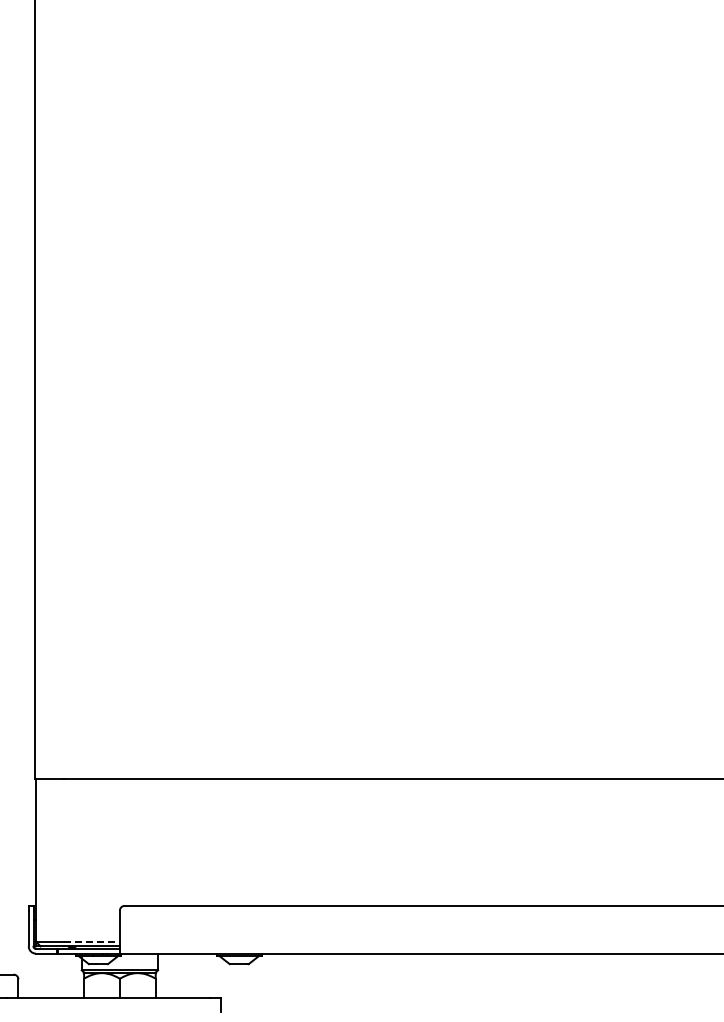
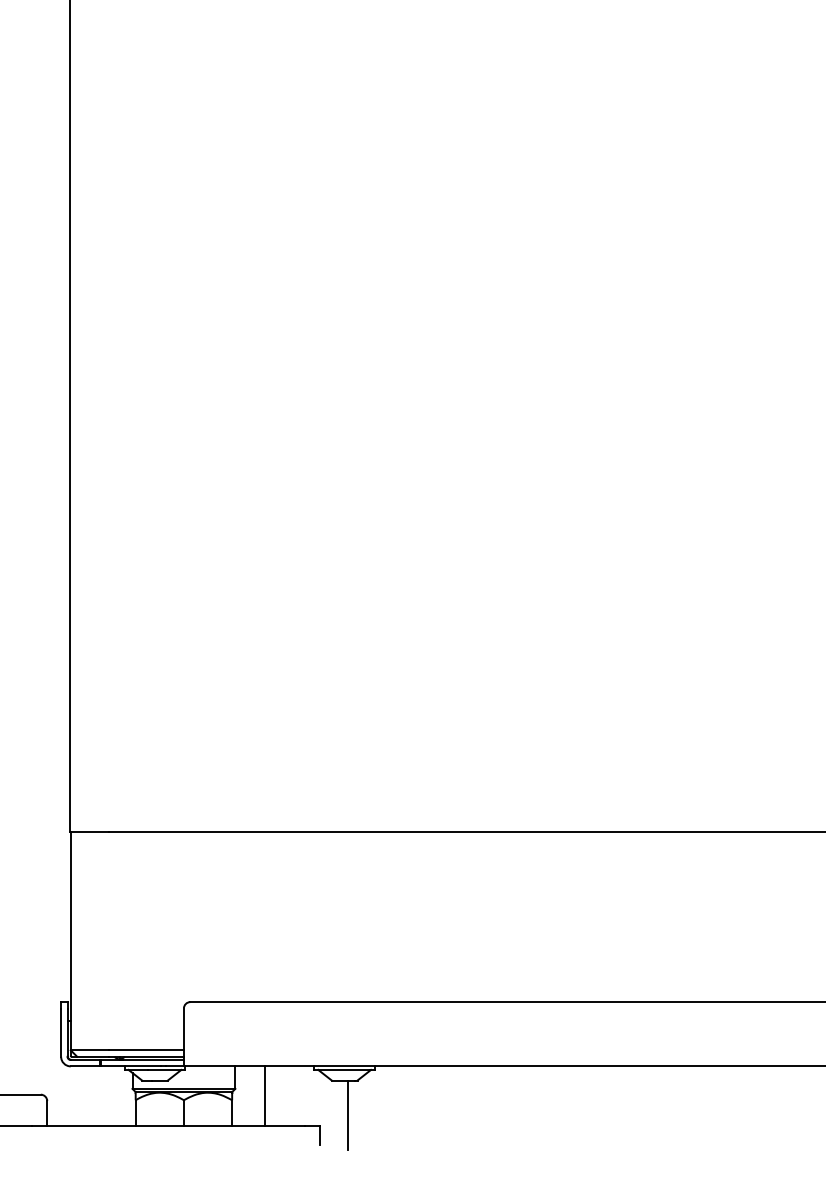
line: (91, 941) -> (145, 1050), dashed -> solid
line: (180, 975) -> (265, 1095), added
line: (241, 989) -> (347, 1114), added

